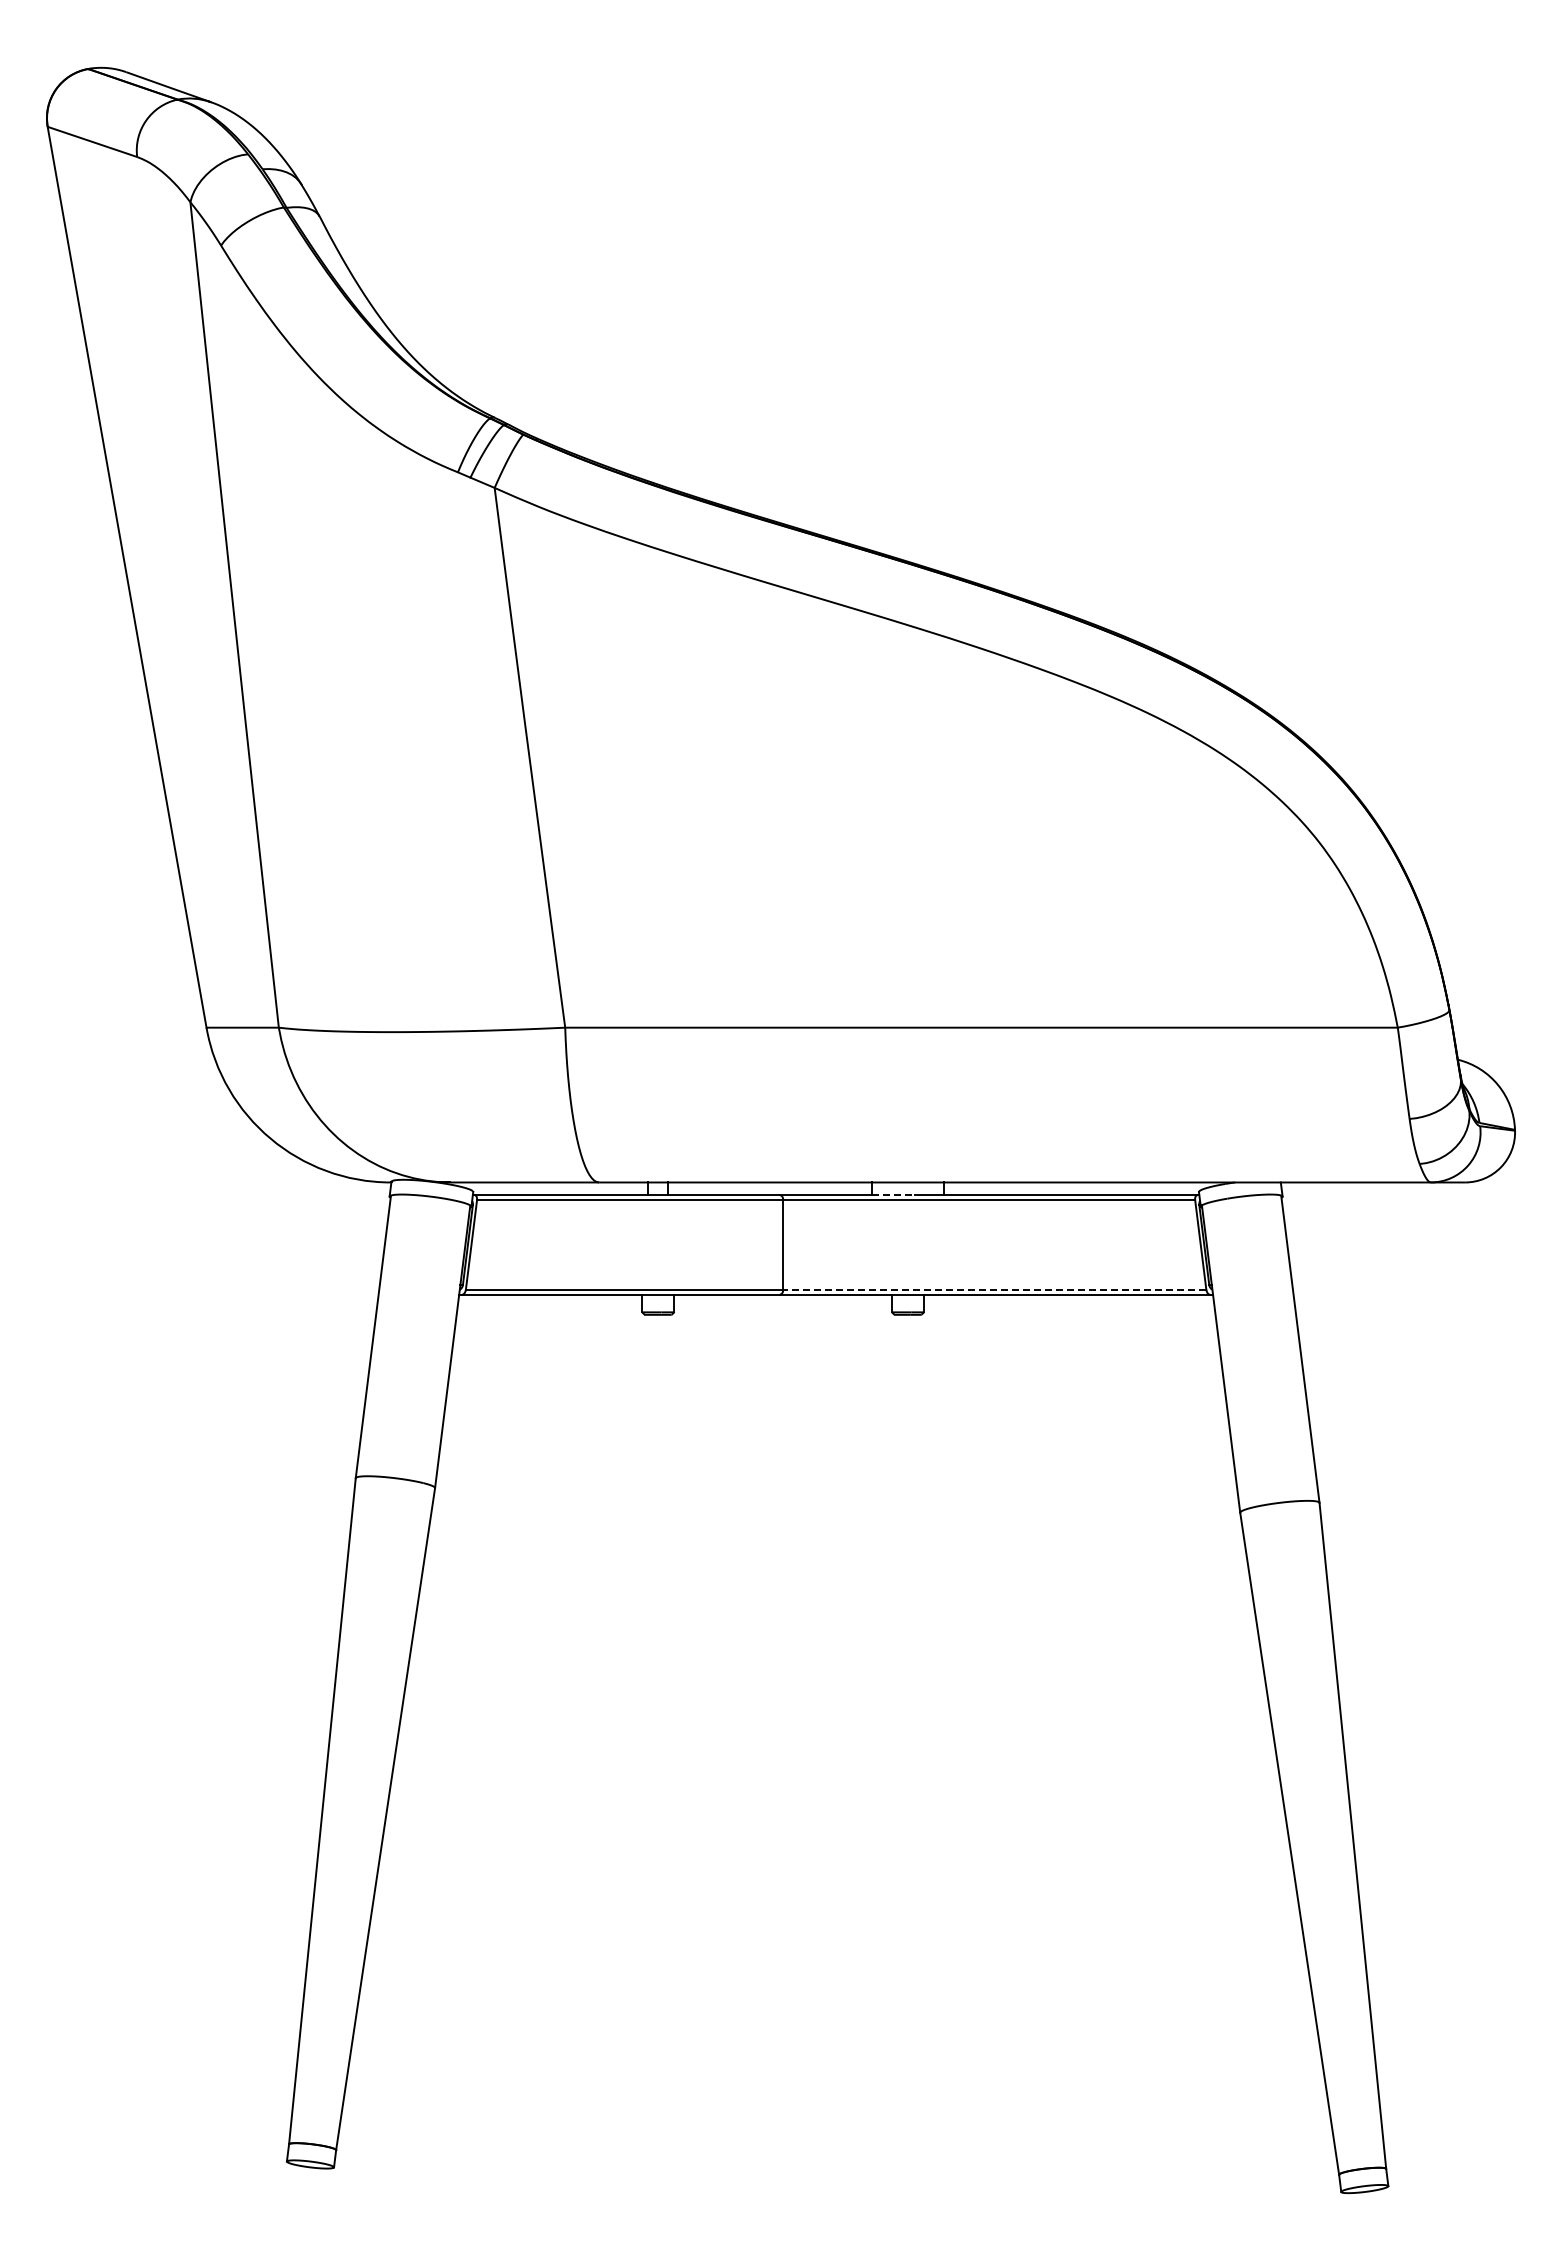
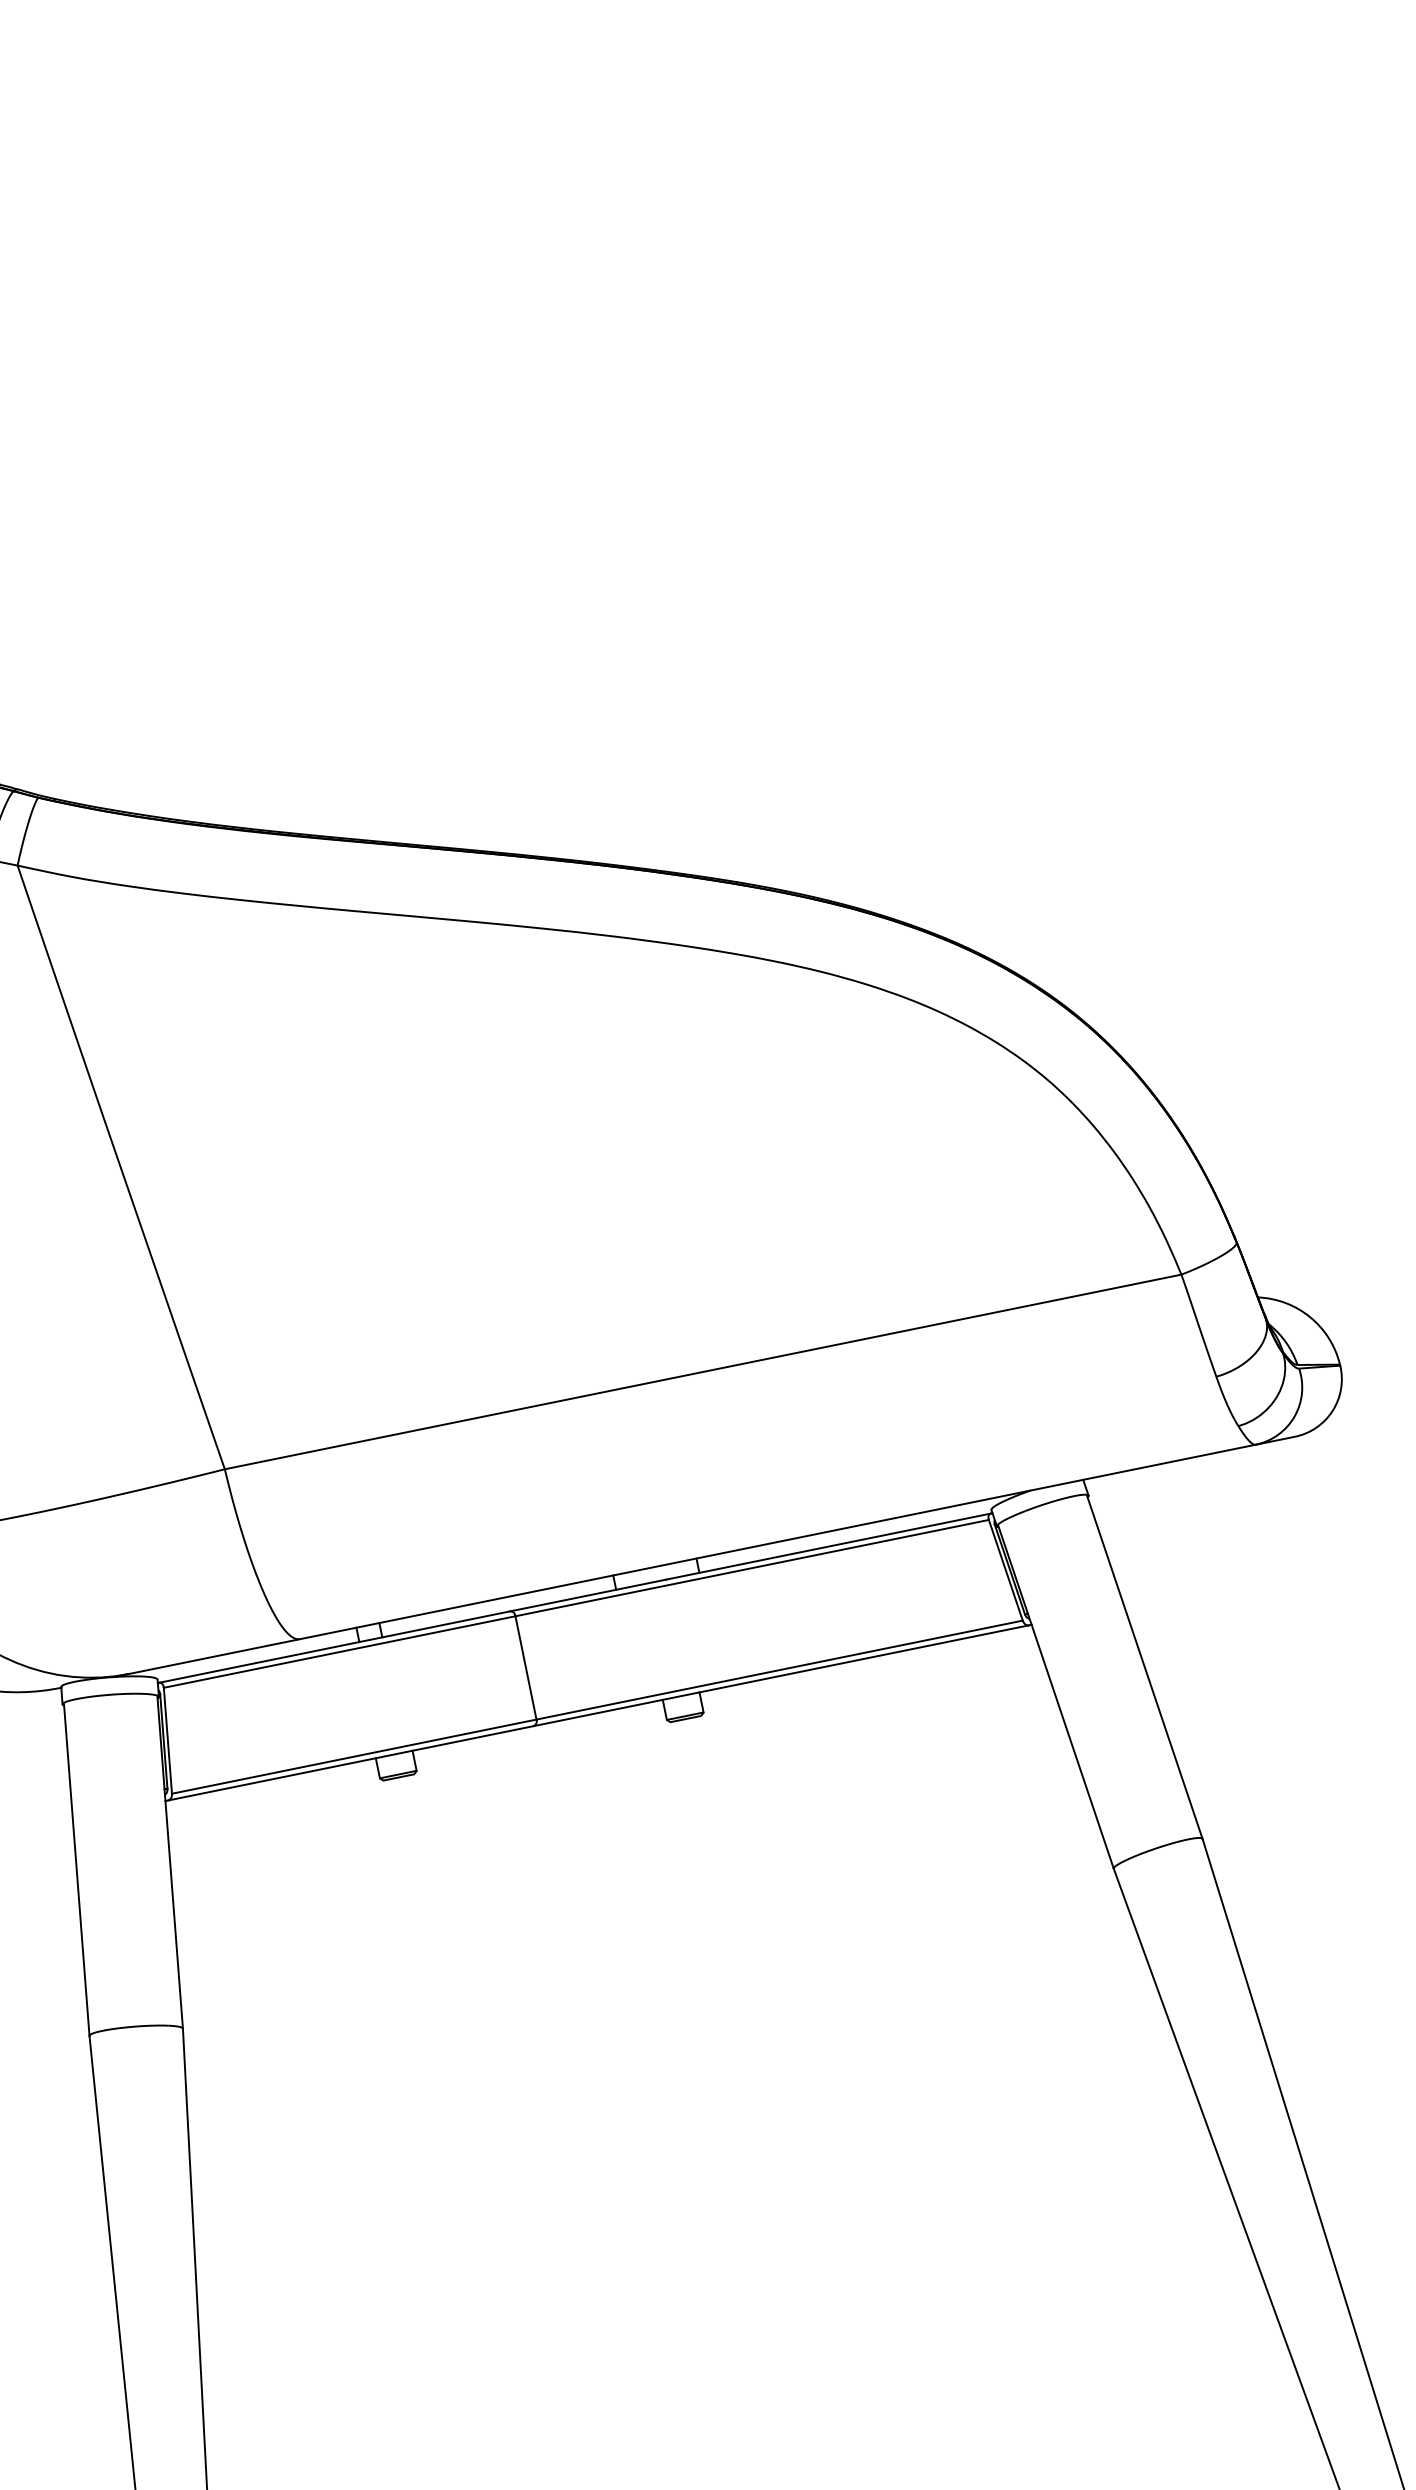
line: (893, 1194) -> (641, 1584), dashed -> solid
line: (994, 1289) -> (779, 1669), dashed -> solid

